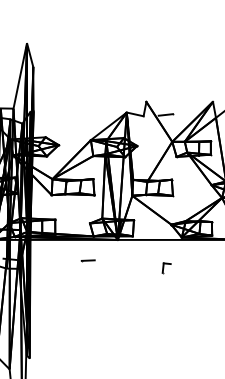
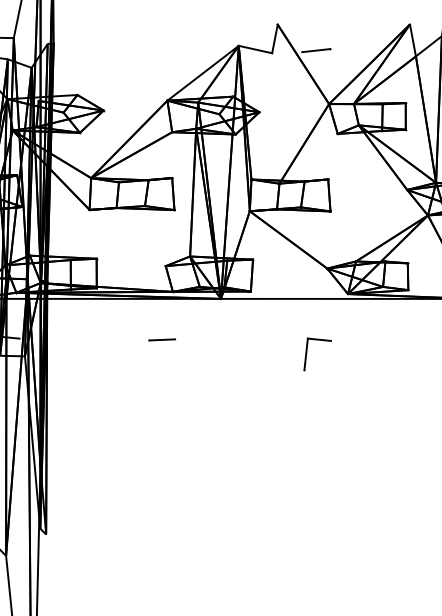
part: (166, 268) -> (317, 355), size x1.67

